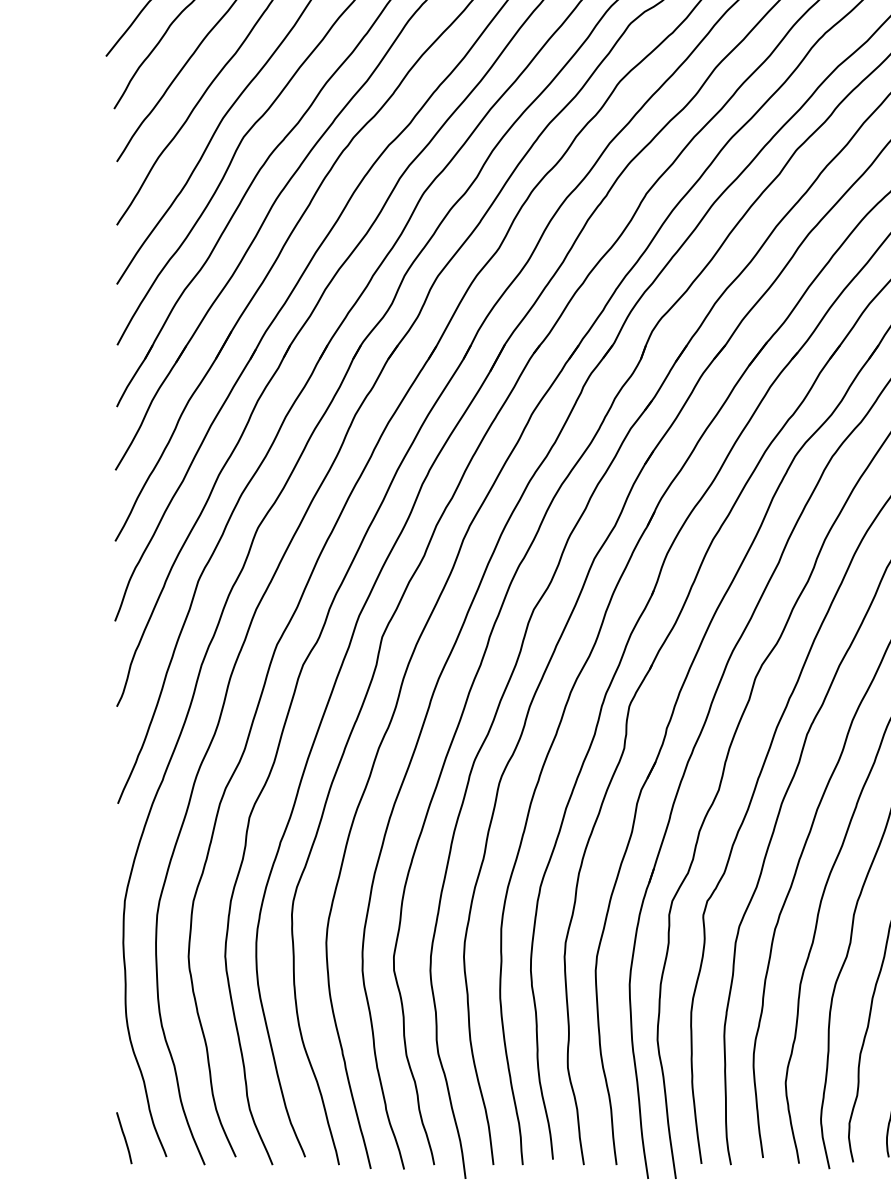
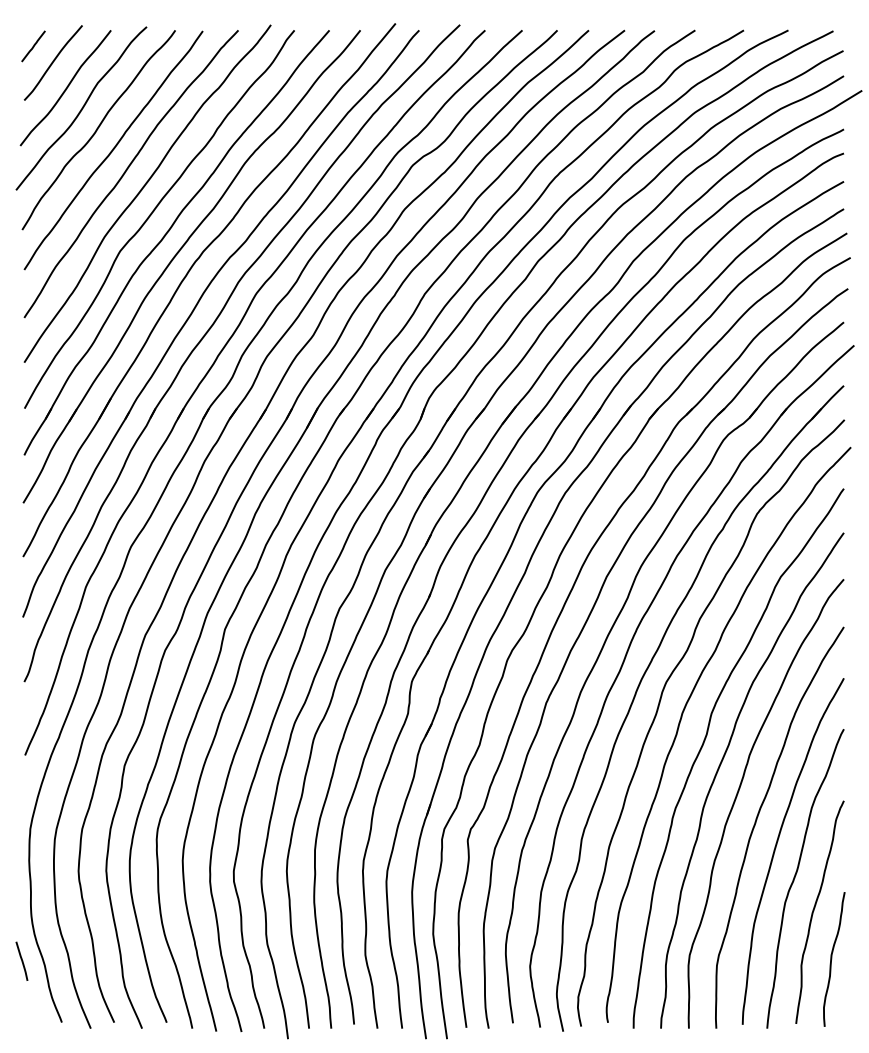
line: (123, 1137) -> (21, 960), moved

